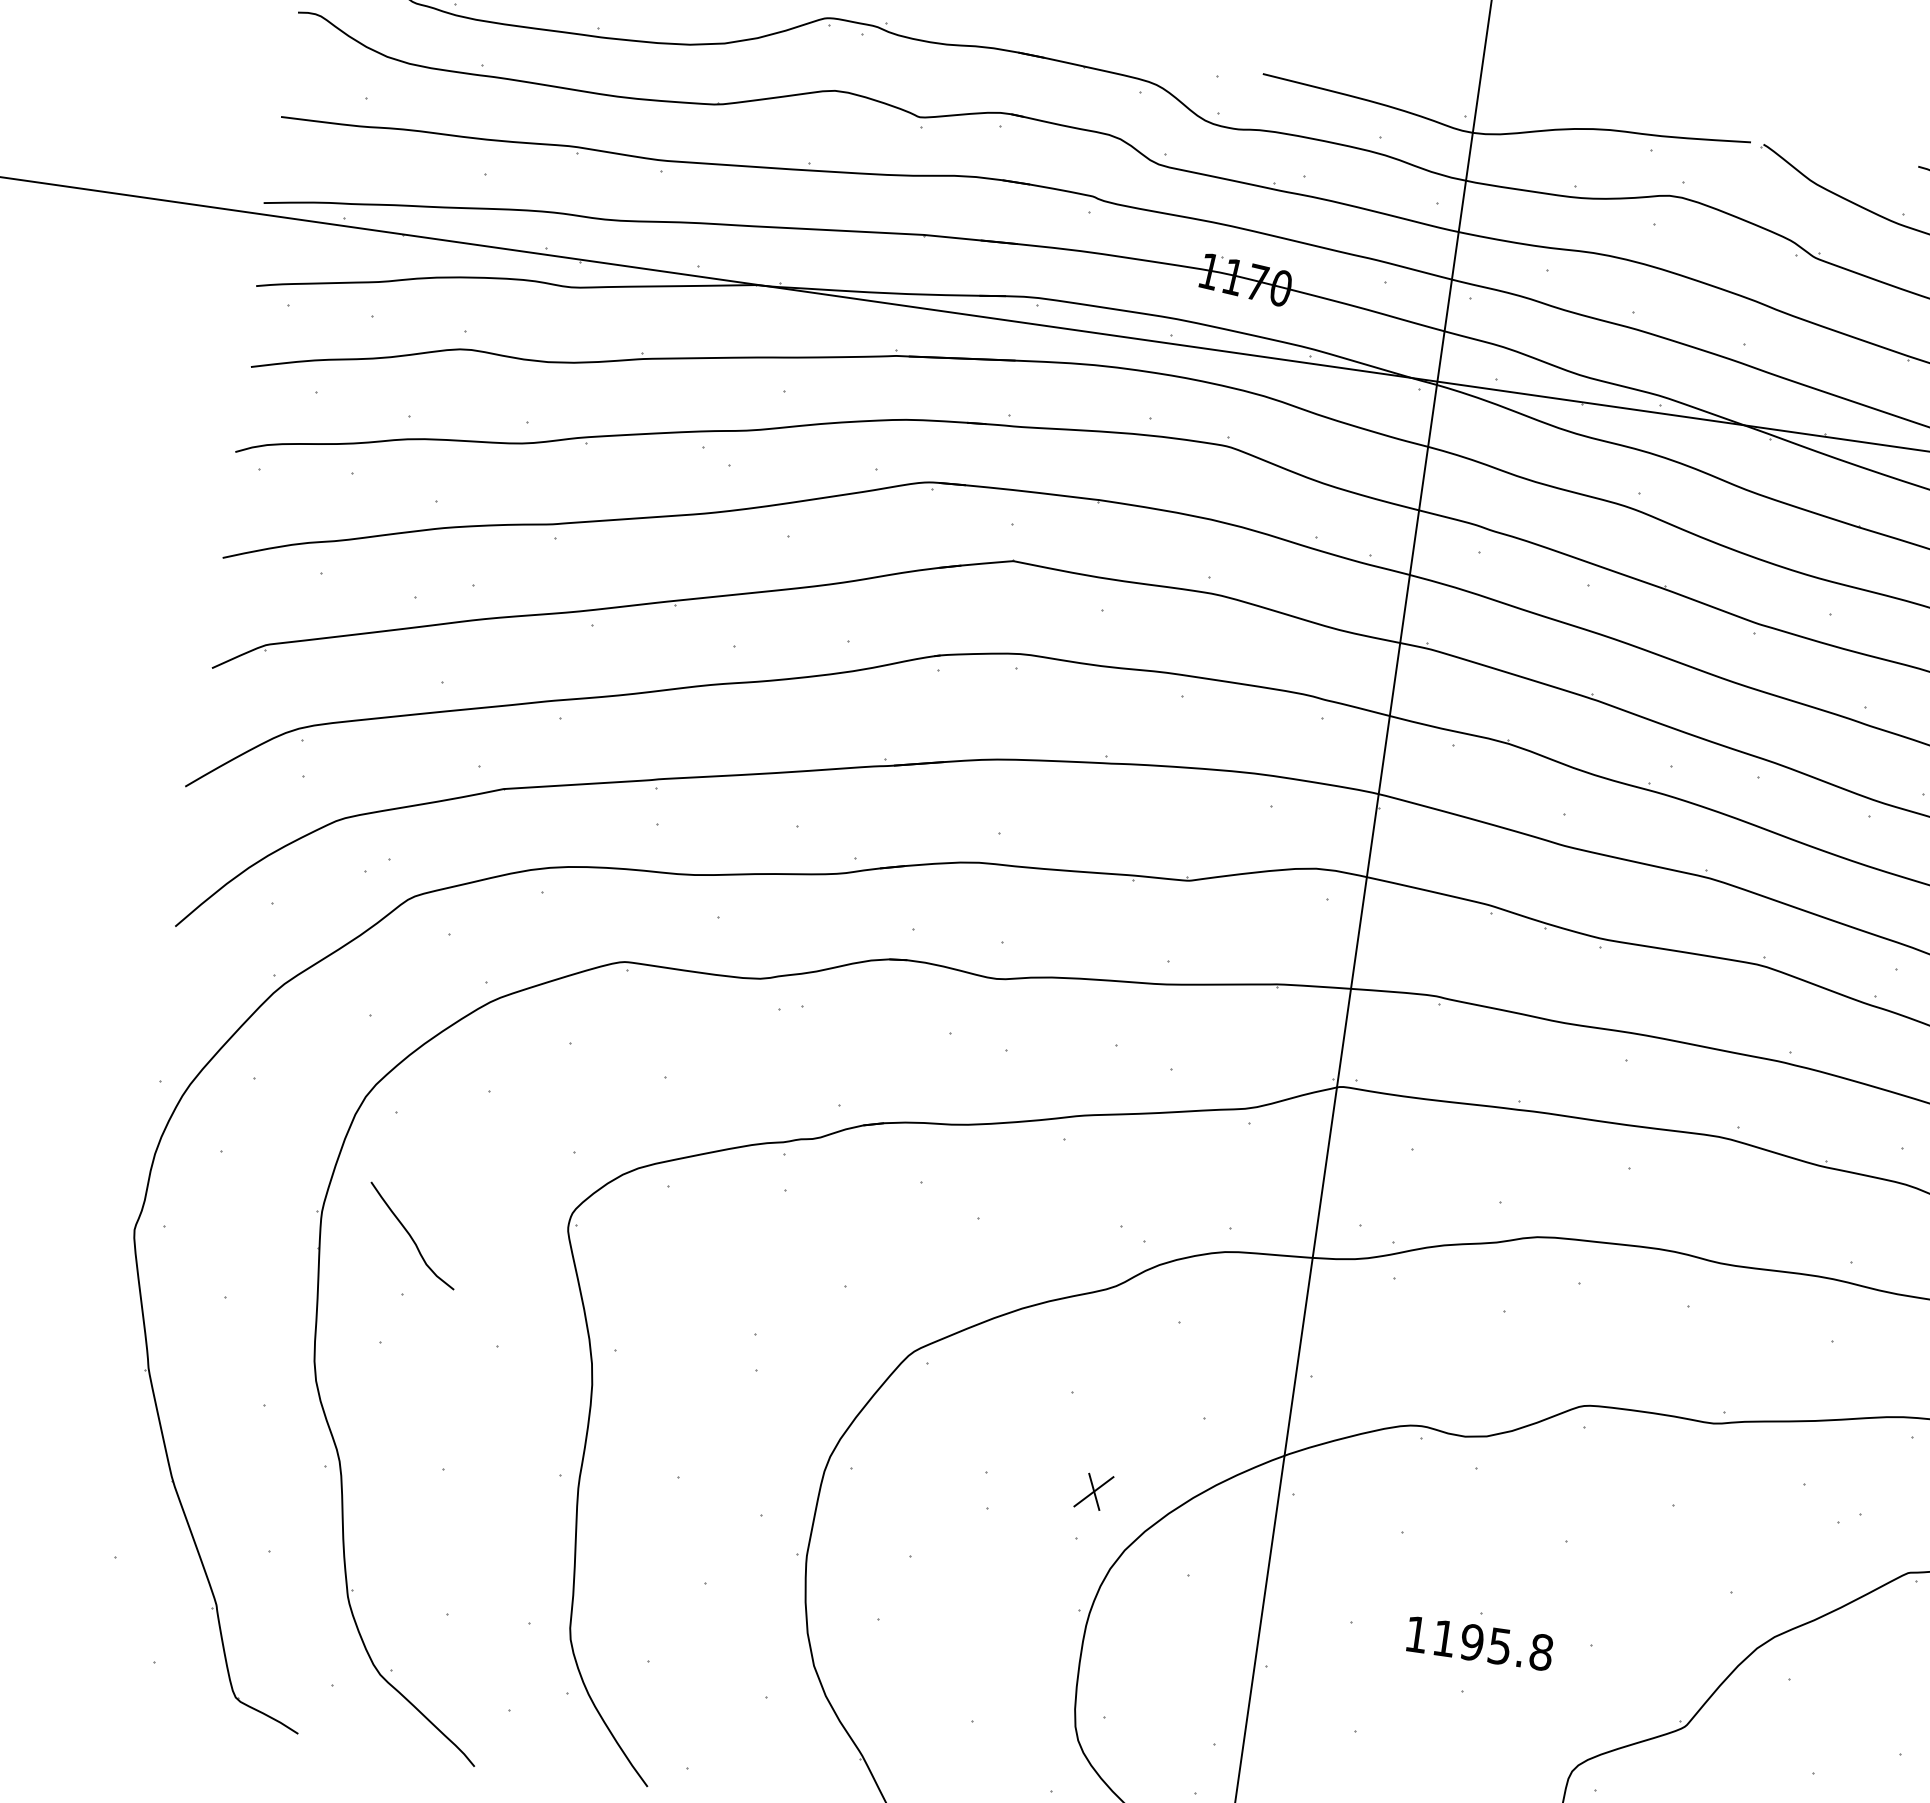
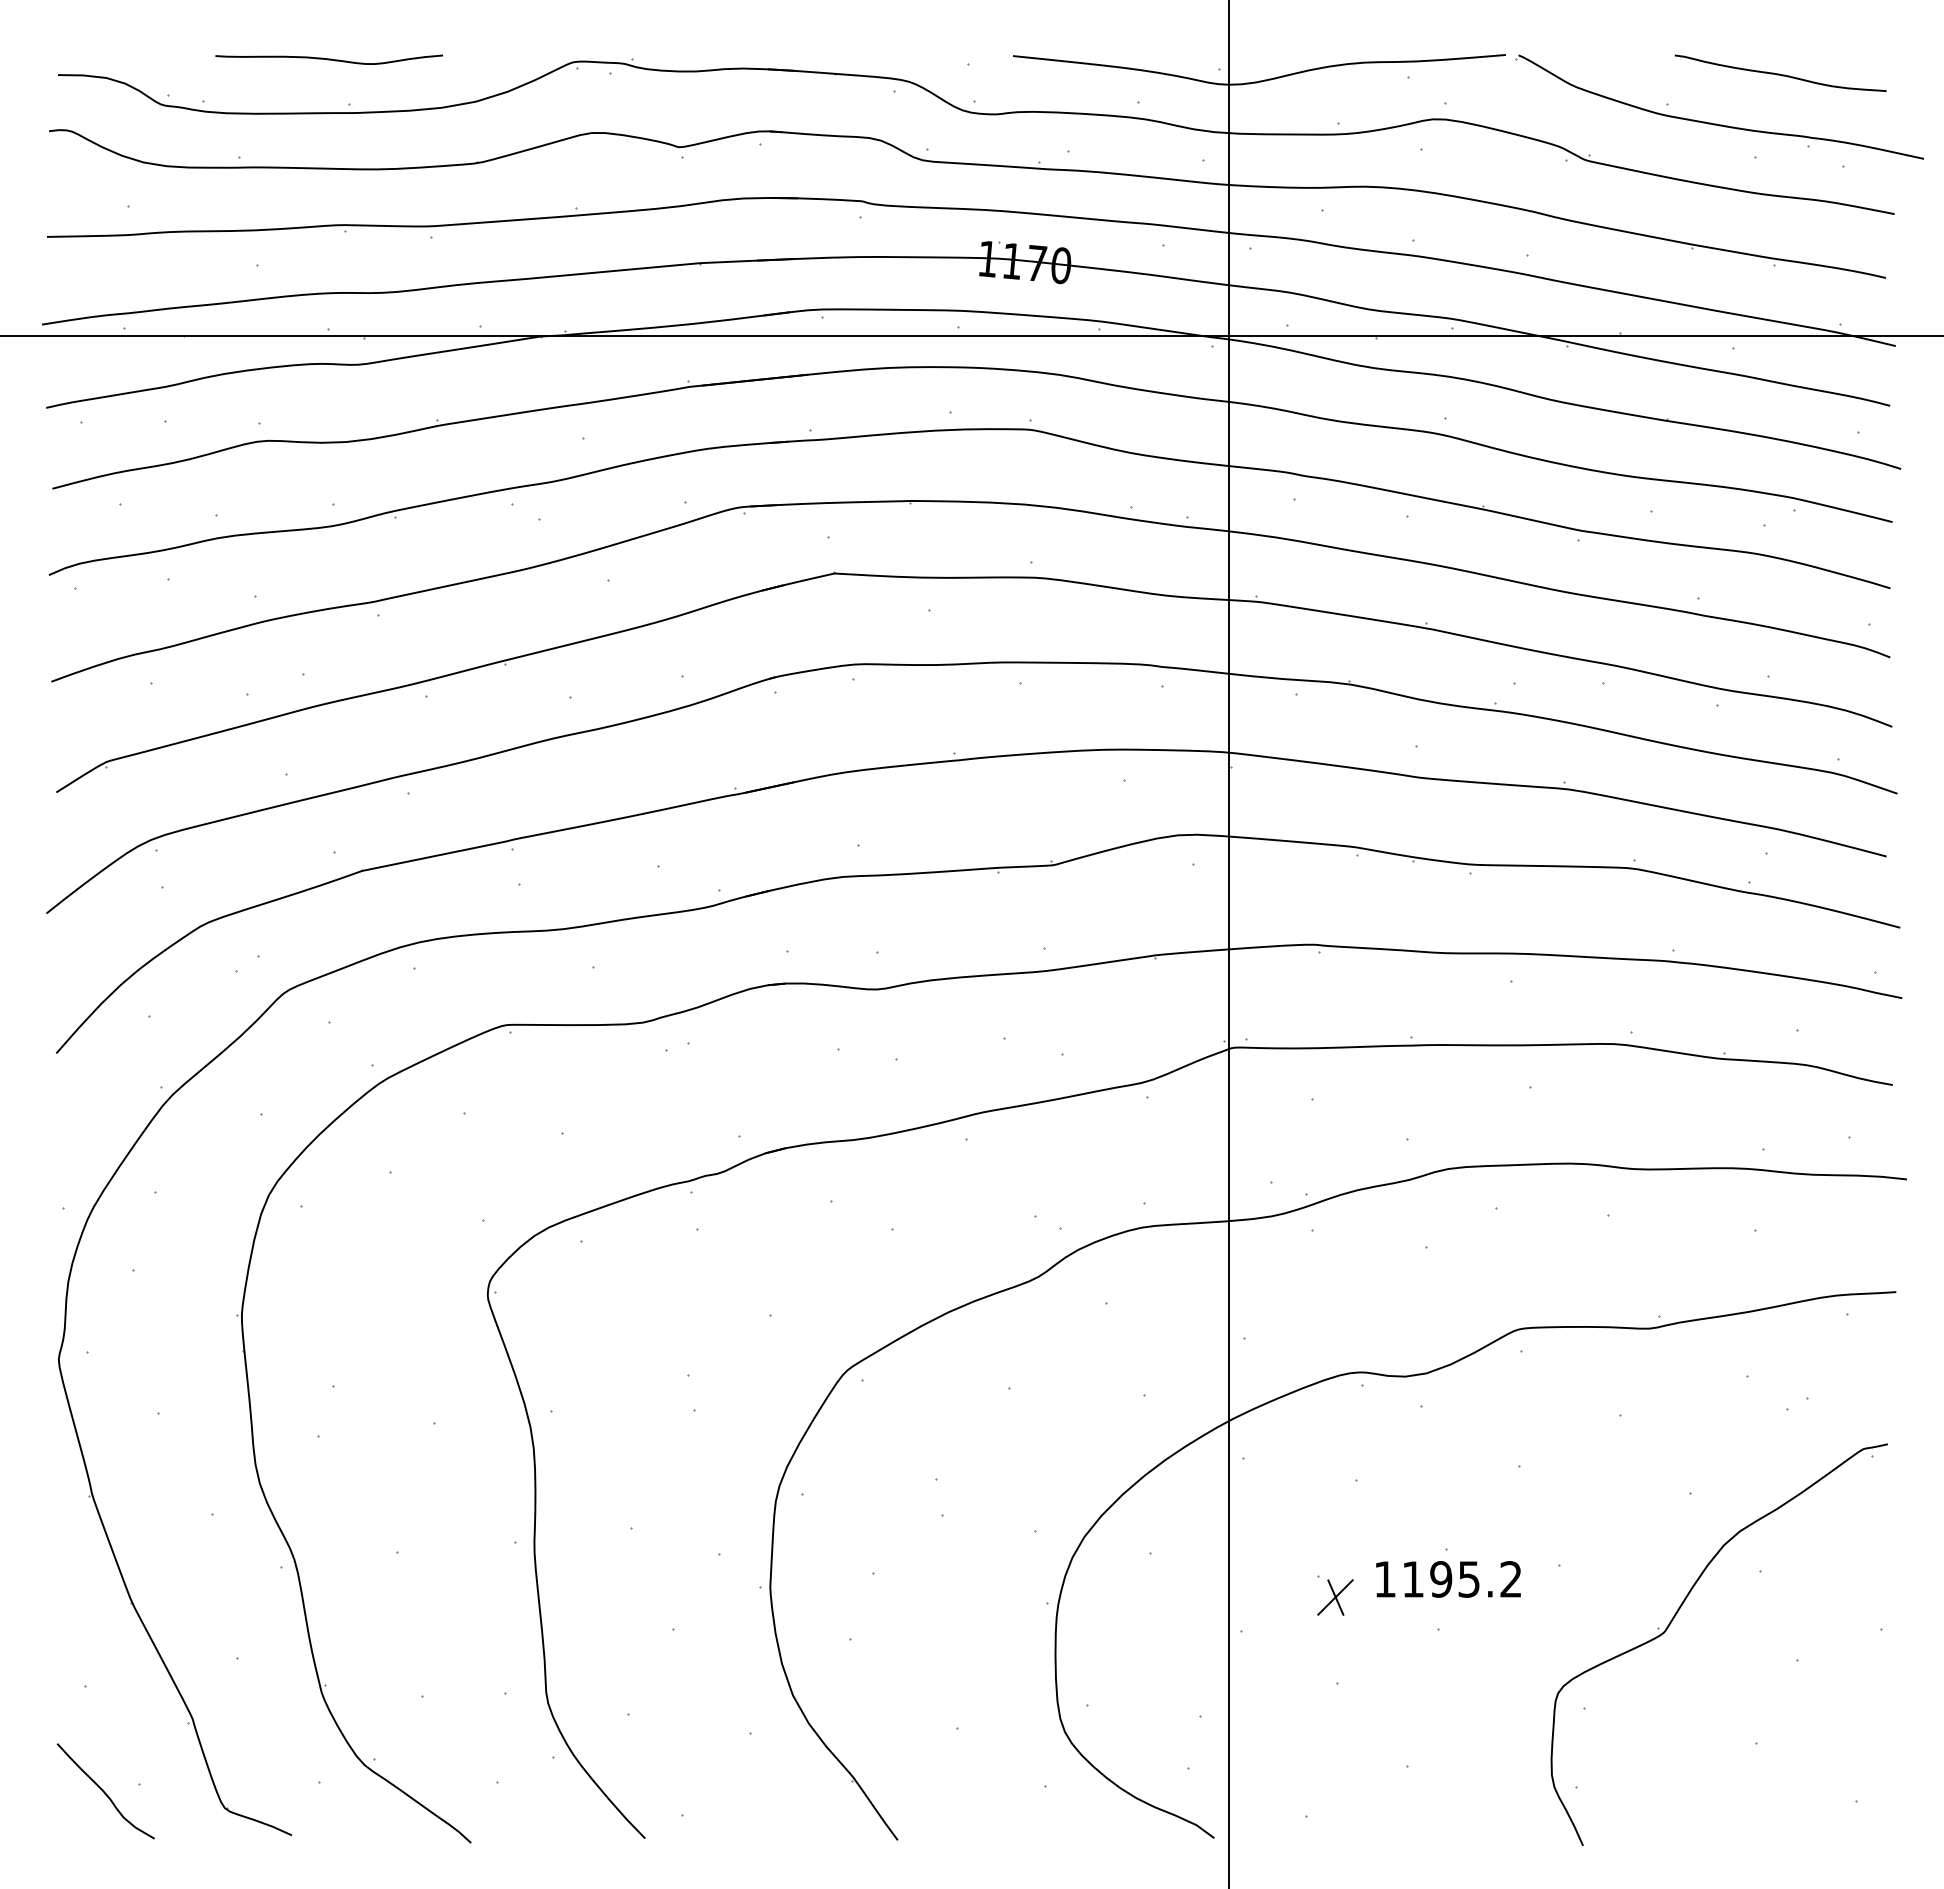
curve: (411, 1236) -> (104, 1791), moved
part: (1093, 1491) -> (1335, 1597), moved
text: (1541, 1652) -> (1511, 1579), 1195.8 -> 1195.2

